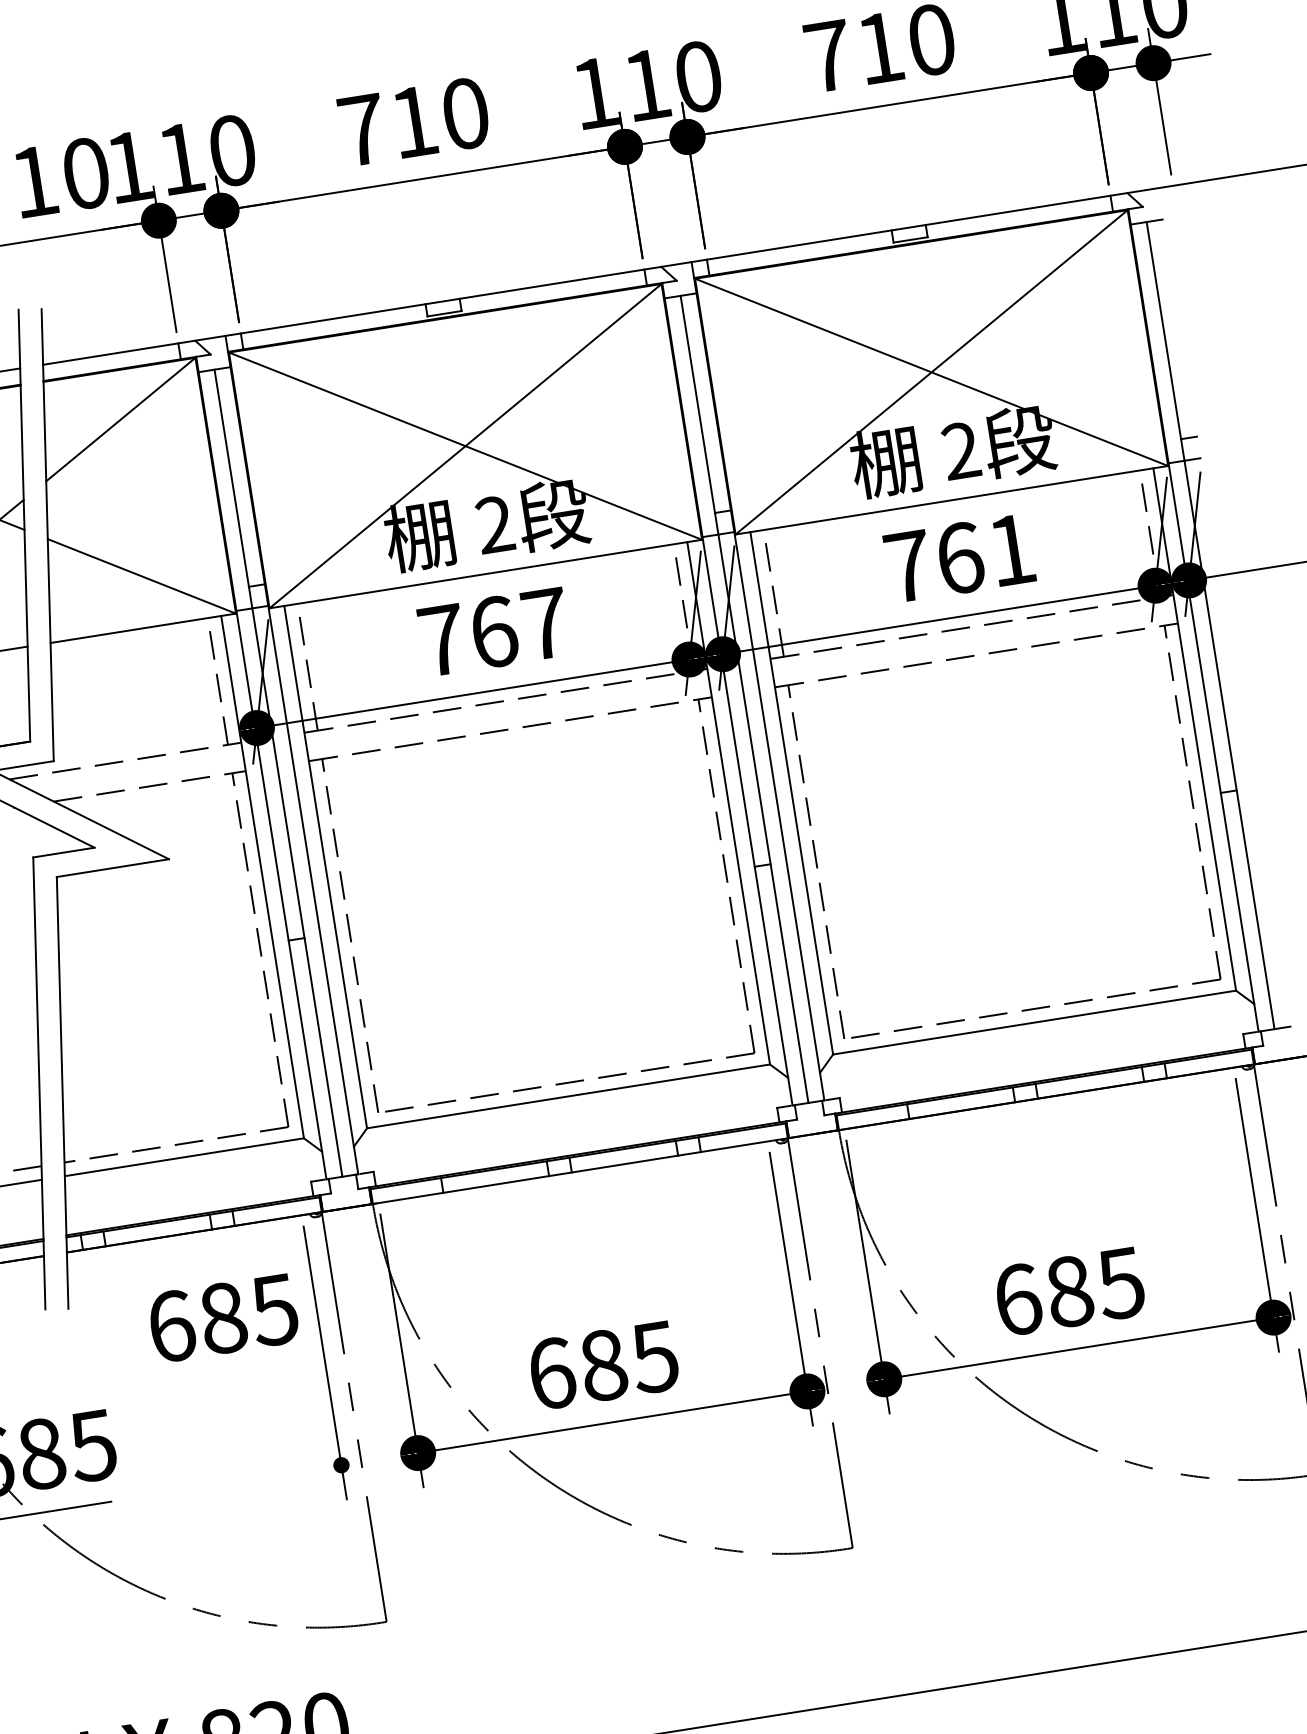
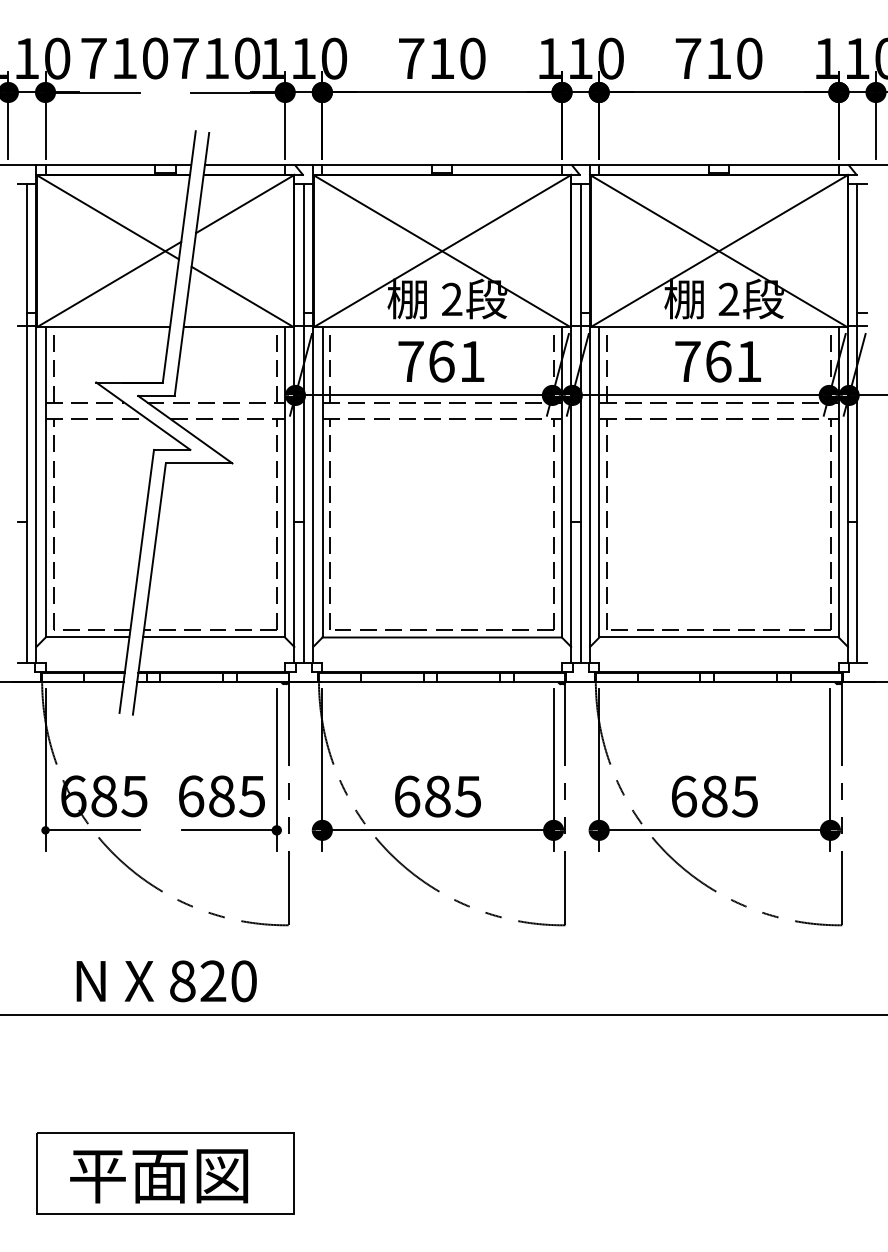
text: (545, 623) -> (472, 361), 767 -> 761
text: (222, 1318) -> (221, 796), moved
line: (261, 1478) -> (229, 830), added

